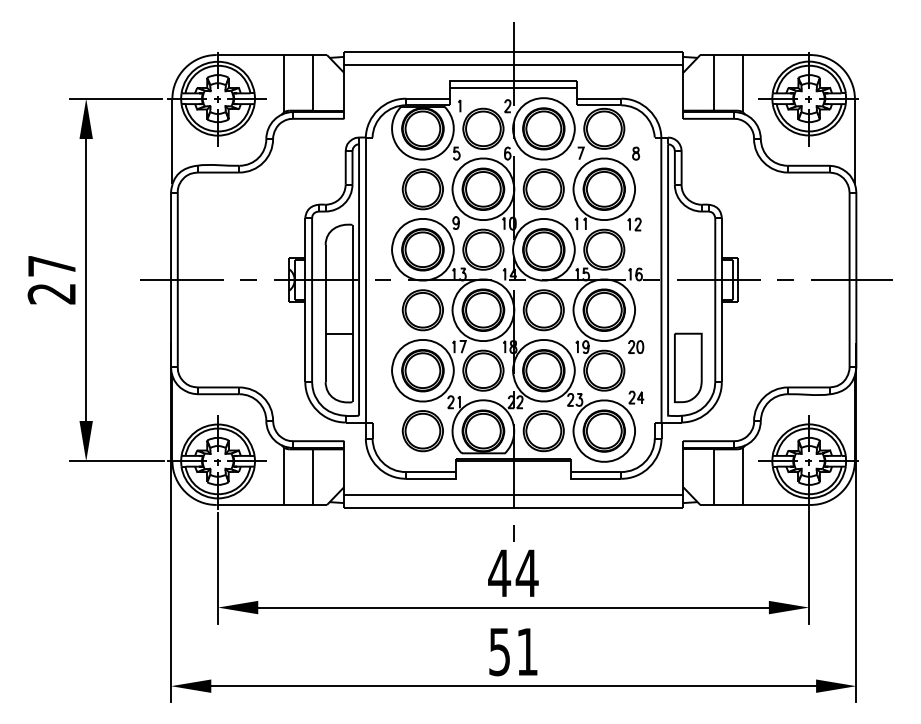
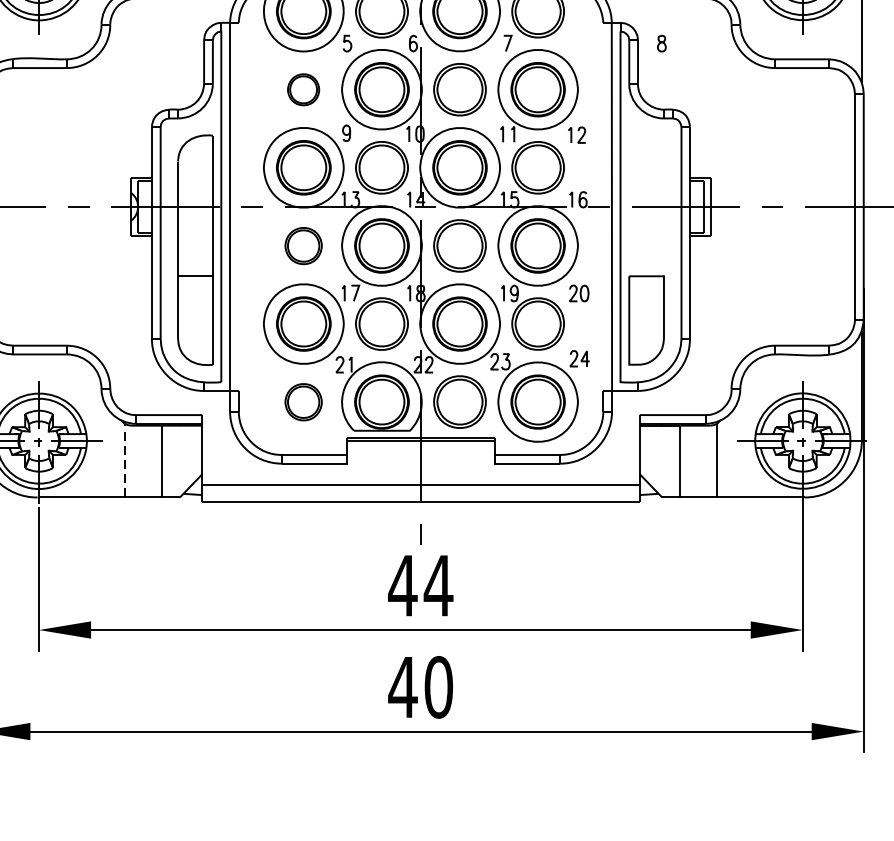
part: (636, 153) -> (662, 43), moved
part: (422, 189) -> (303, 89), size x0.6
part: (422, 310) -> (303, 246), size x0.7
part: (422, 431) -> (303, 402), size x0.7
line: (284, 475) -> (125, 459), solid -> dashed
text: (513, 651) -> (420, 686), 51 -> 40

